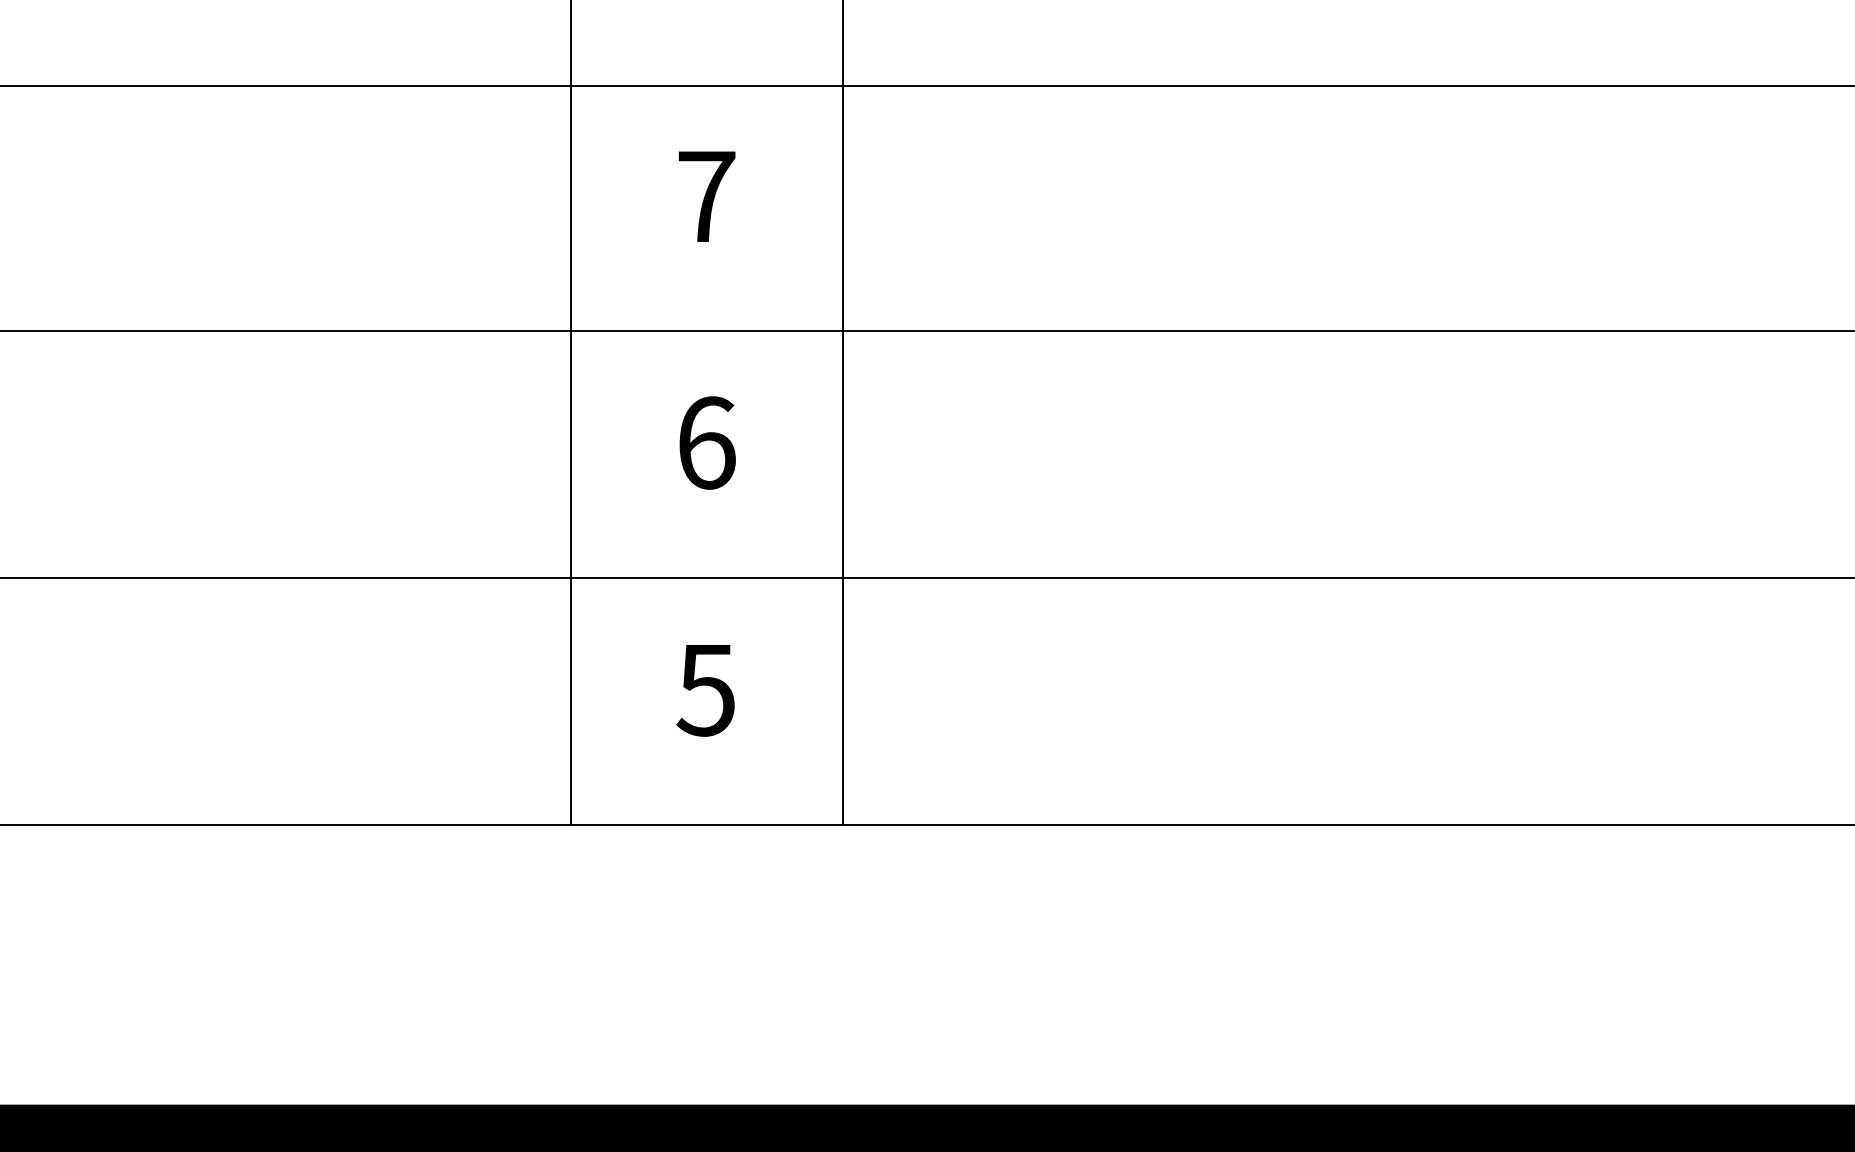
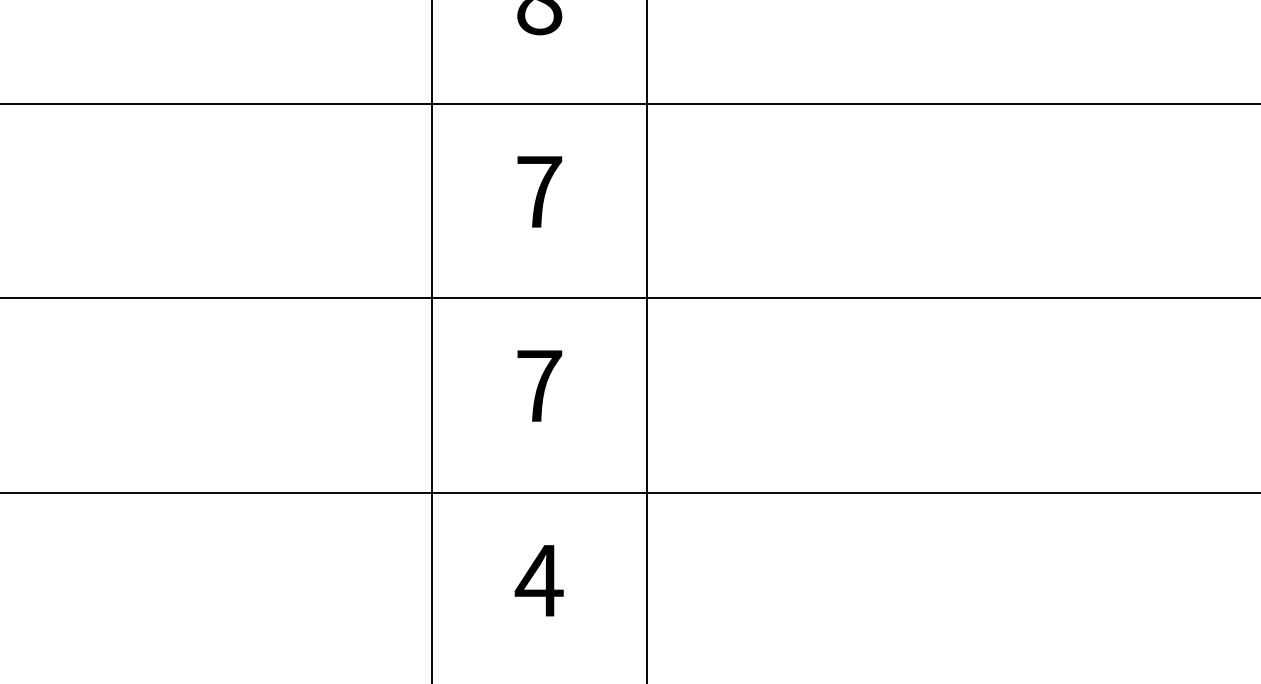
text: (706, 442) -> (539, 385), 6 -> 7
text: (706, 690) -> (539, 581), 5 -> 4

